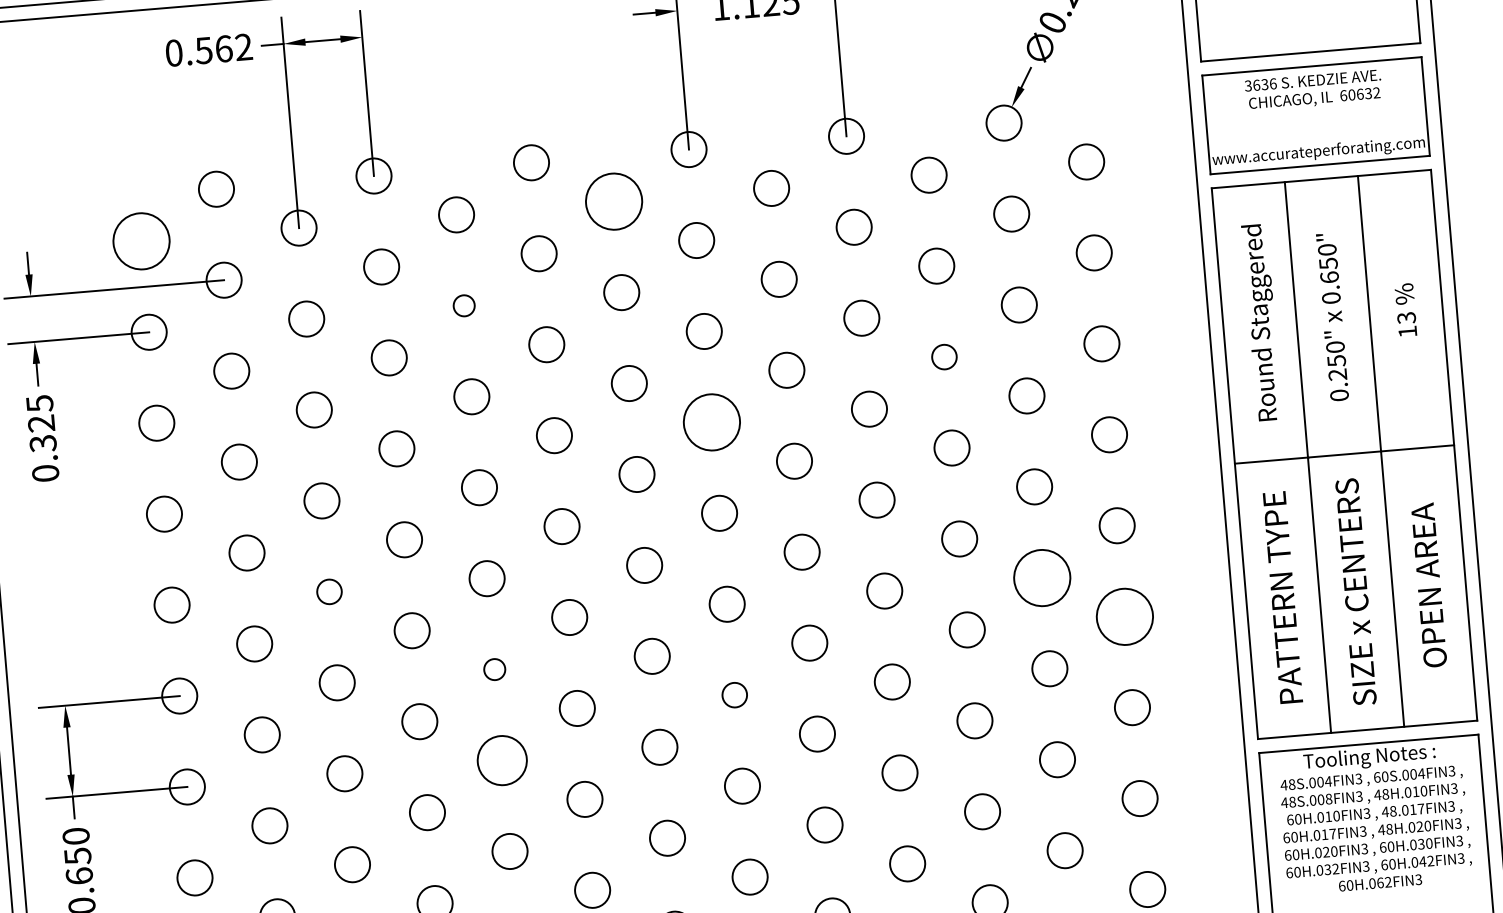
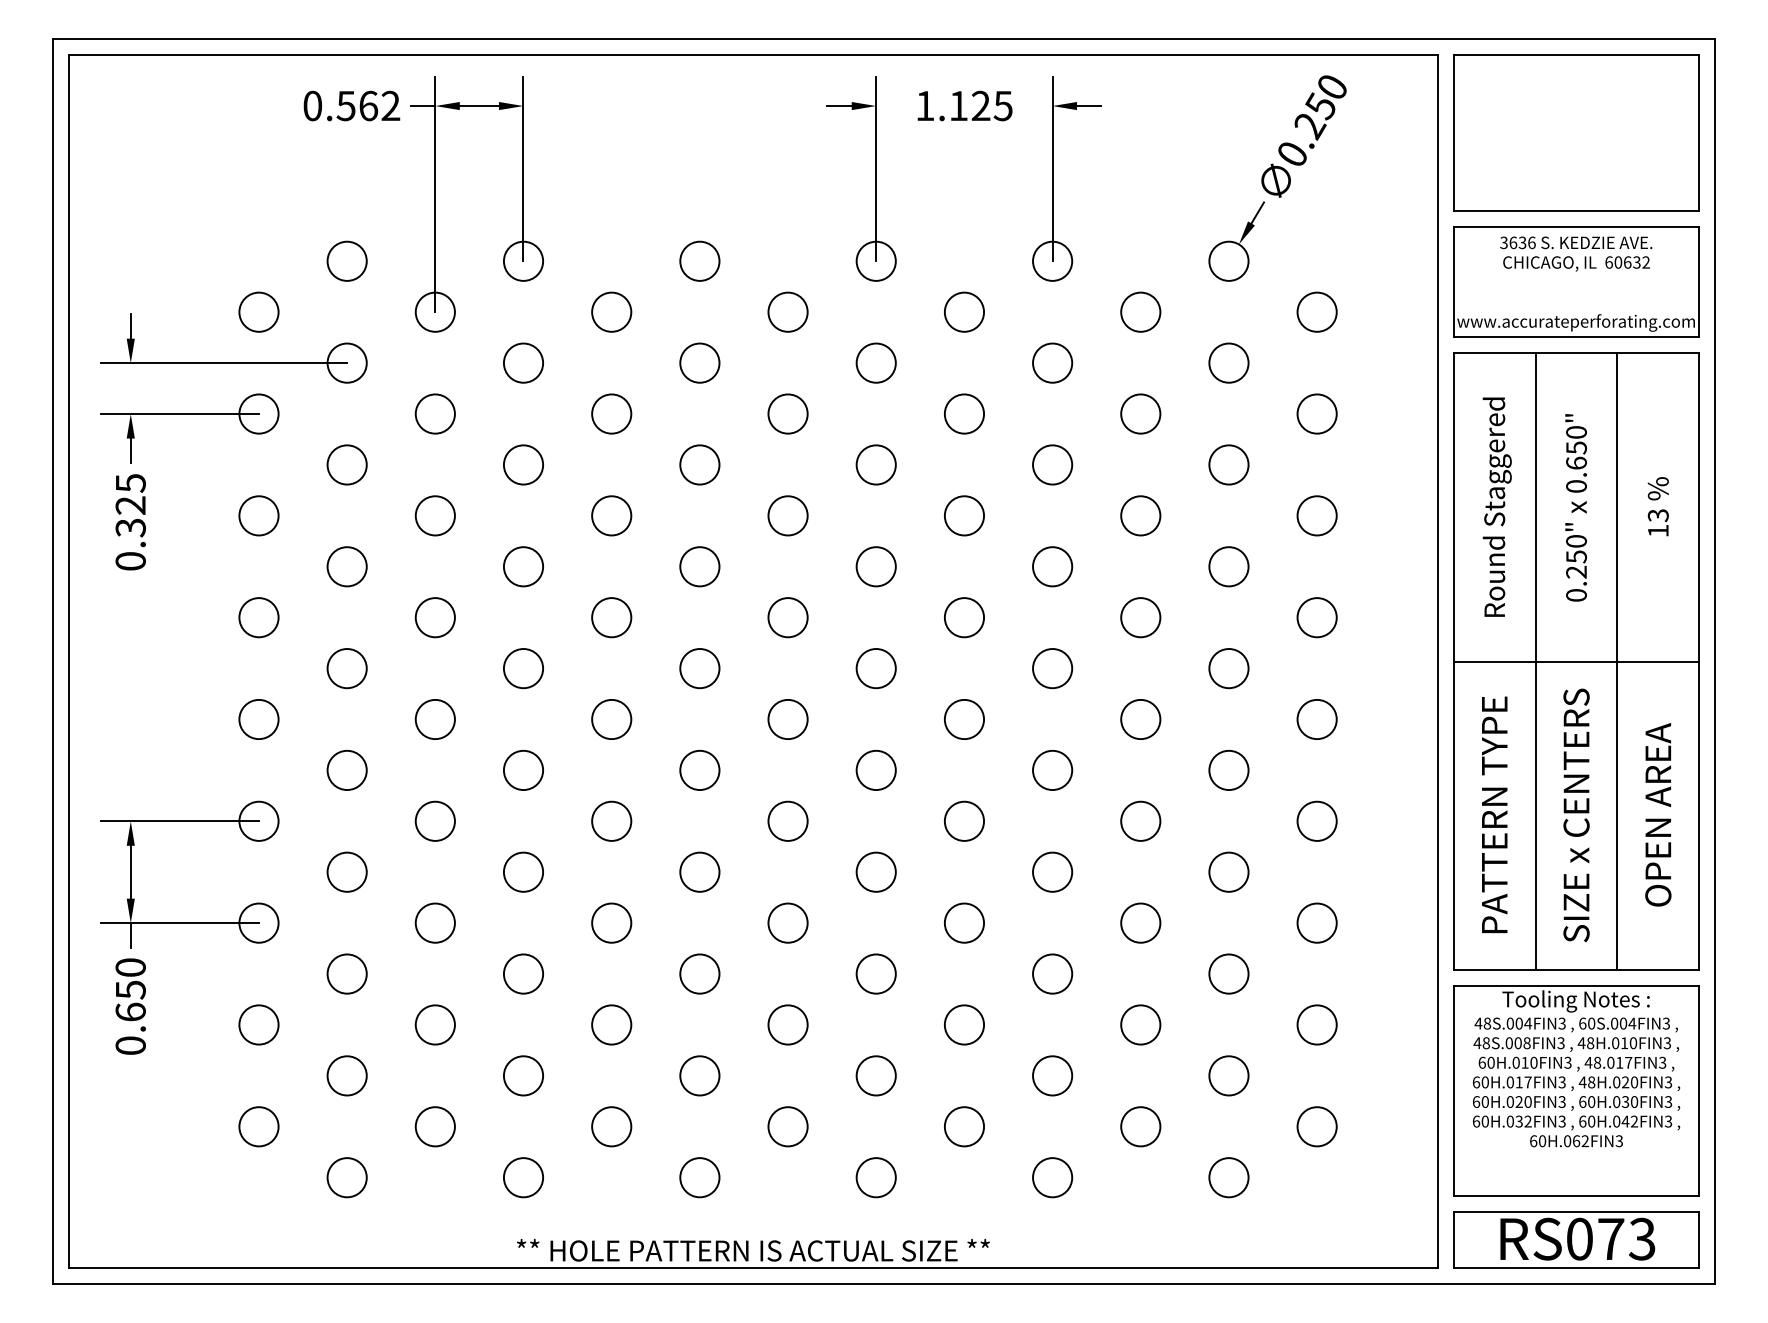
circle: (613, 201) -> (787, 311), size x0.62
circle: (141, 240) -> (258, 311), size x0.62
circle: (463, 305) -> (611, 413), size x1.67
circle: (944, 356) -> (1140, 515), size x1.43
circle: (711, 422) -> (875, 566), size x0.62
circle: (1041, 577) -> (1228, 769), size x0.62
circle: (328, 591) -> (434, 719), size x1.43
circle: (1124, 615) -> (1316, 820), size x0.62
circle: (494, 668) -> (611, 820), size x1.67
circle: (734, 694) -> (875, 871), size x1.43
circle: (502, 759) -> (611, 922), size x0.71

